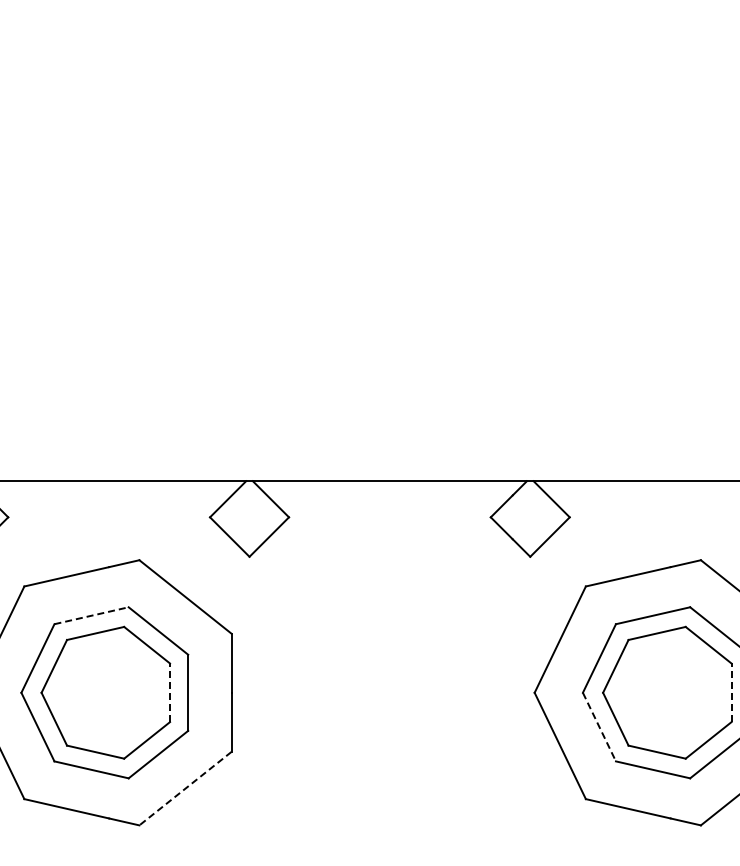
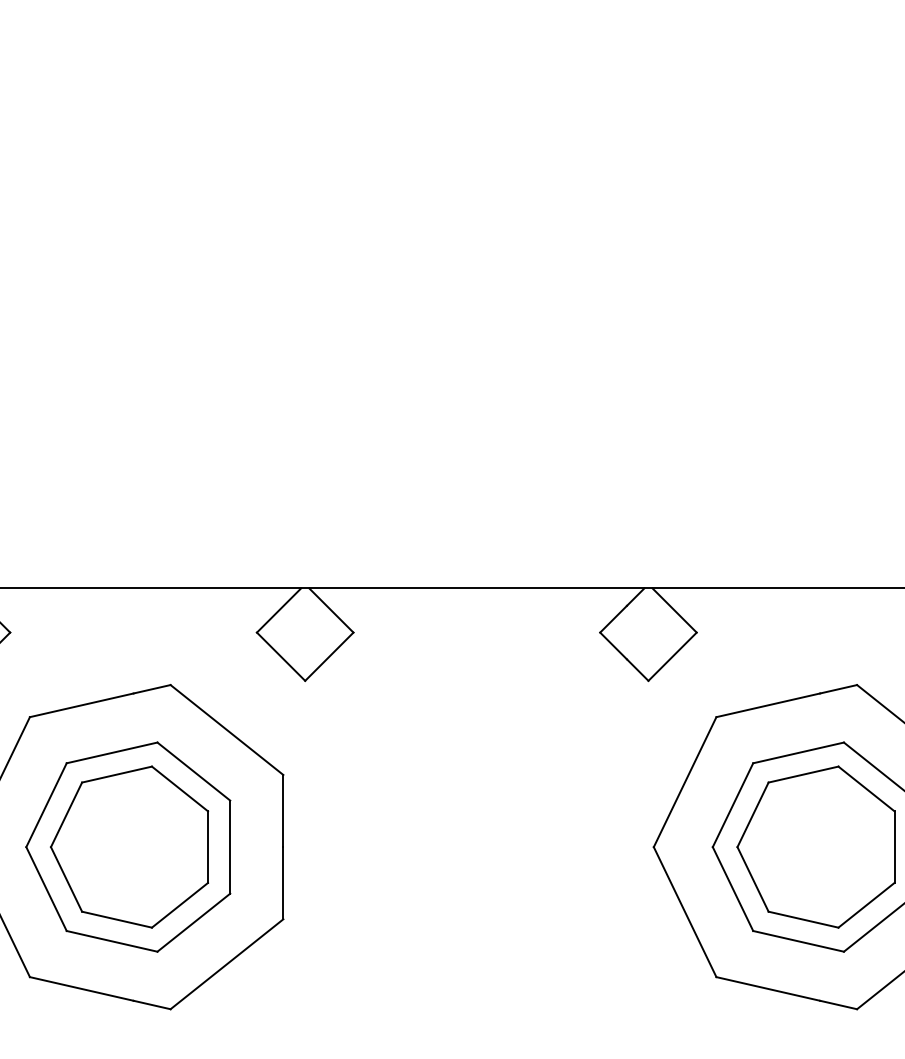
line: (92, 615) -> (113, 752), dashed -> solid
line: (170, 692) -> (208, 846), dashed -> solid
line: (731, 692) -> (894, 846), dashed -> solid
line: (599, 727) -> (733, 889), dashed -> solid
line: (185, 788) -> (226, 964), dashed -> solid

